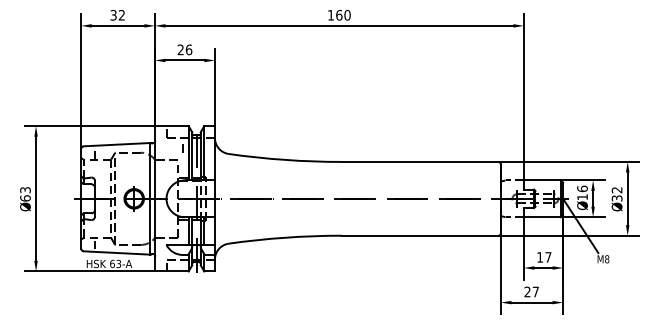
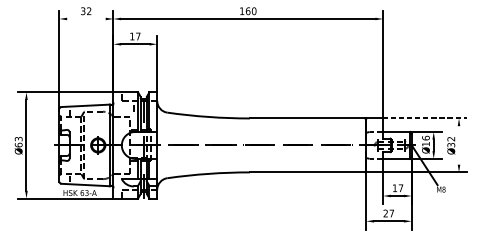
line: (117, 25) -> (86, 18), removed
text: (184, 49) -> (134, 36), 26 -> 17
line: (581, 161) -> (425, 118), solid -> dashed
line: (627, 198) -> (458, 145), removed

